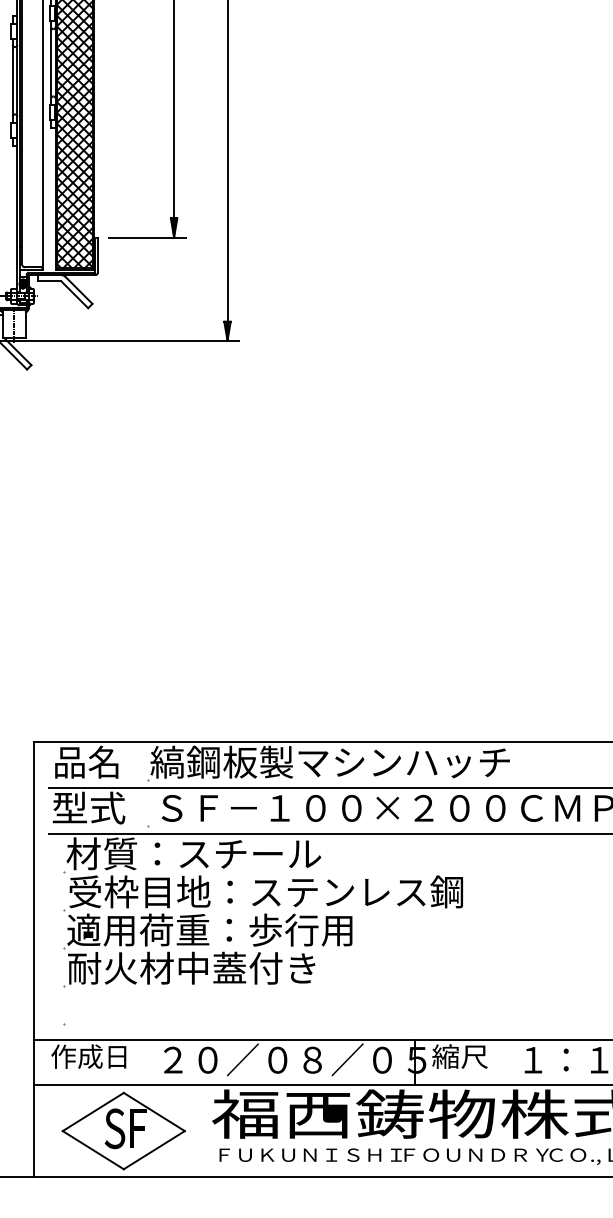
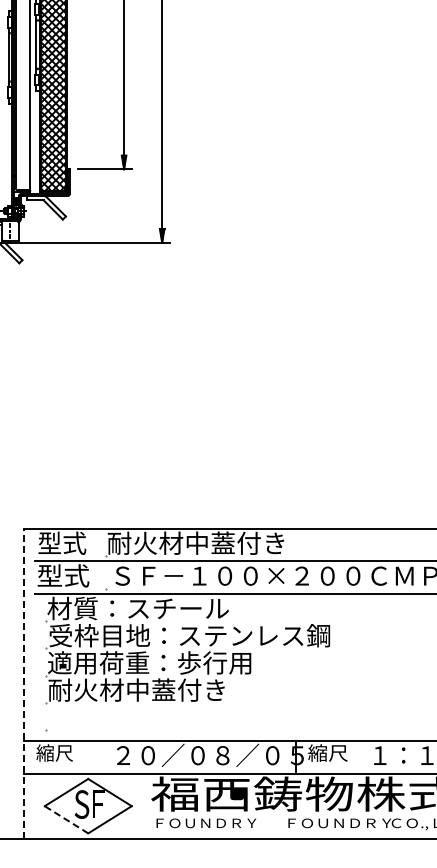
text: (87, 761) -> (62, 542), 品名 -> 型式
text: (330, 761) -> (235, 542), 縞鋼板製マシンハッチ -> 耐火材中蓋付き
line: (34, 958) -> (24, 683), solid -> dashed
text: (87, 1055) -> (62, 752), 作成日 -> 縮尺
line: (93, 1149) -> (66, 819), solid -> dashed
text: (319, 1155) -> (227, 823), ＦＵＫＵＮＩＳＨＩ -> ＦＯＵＮＤＲＹ

